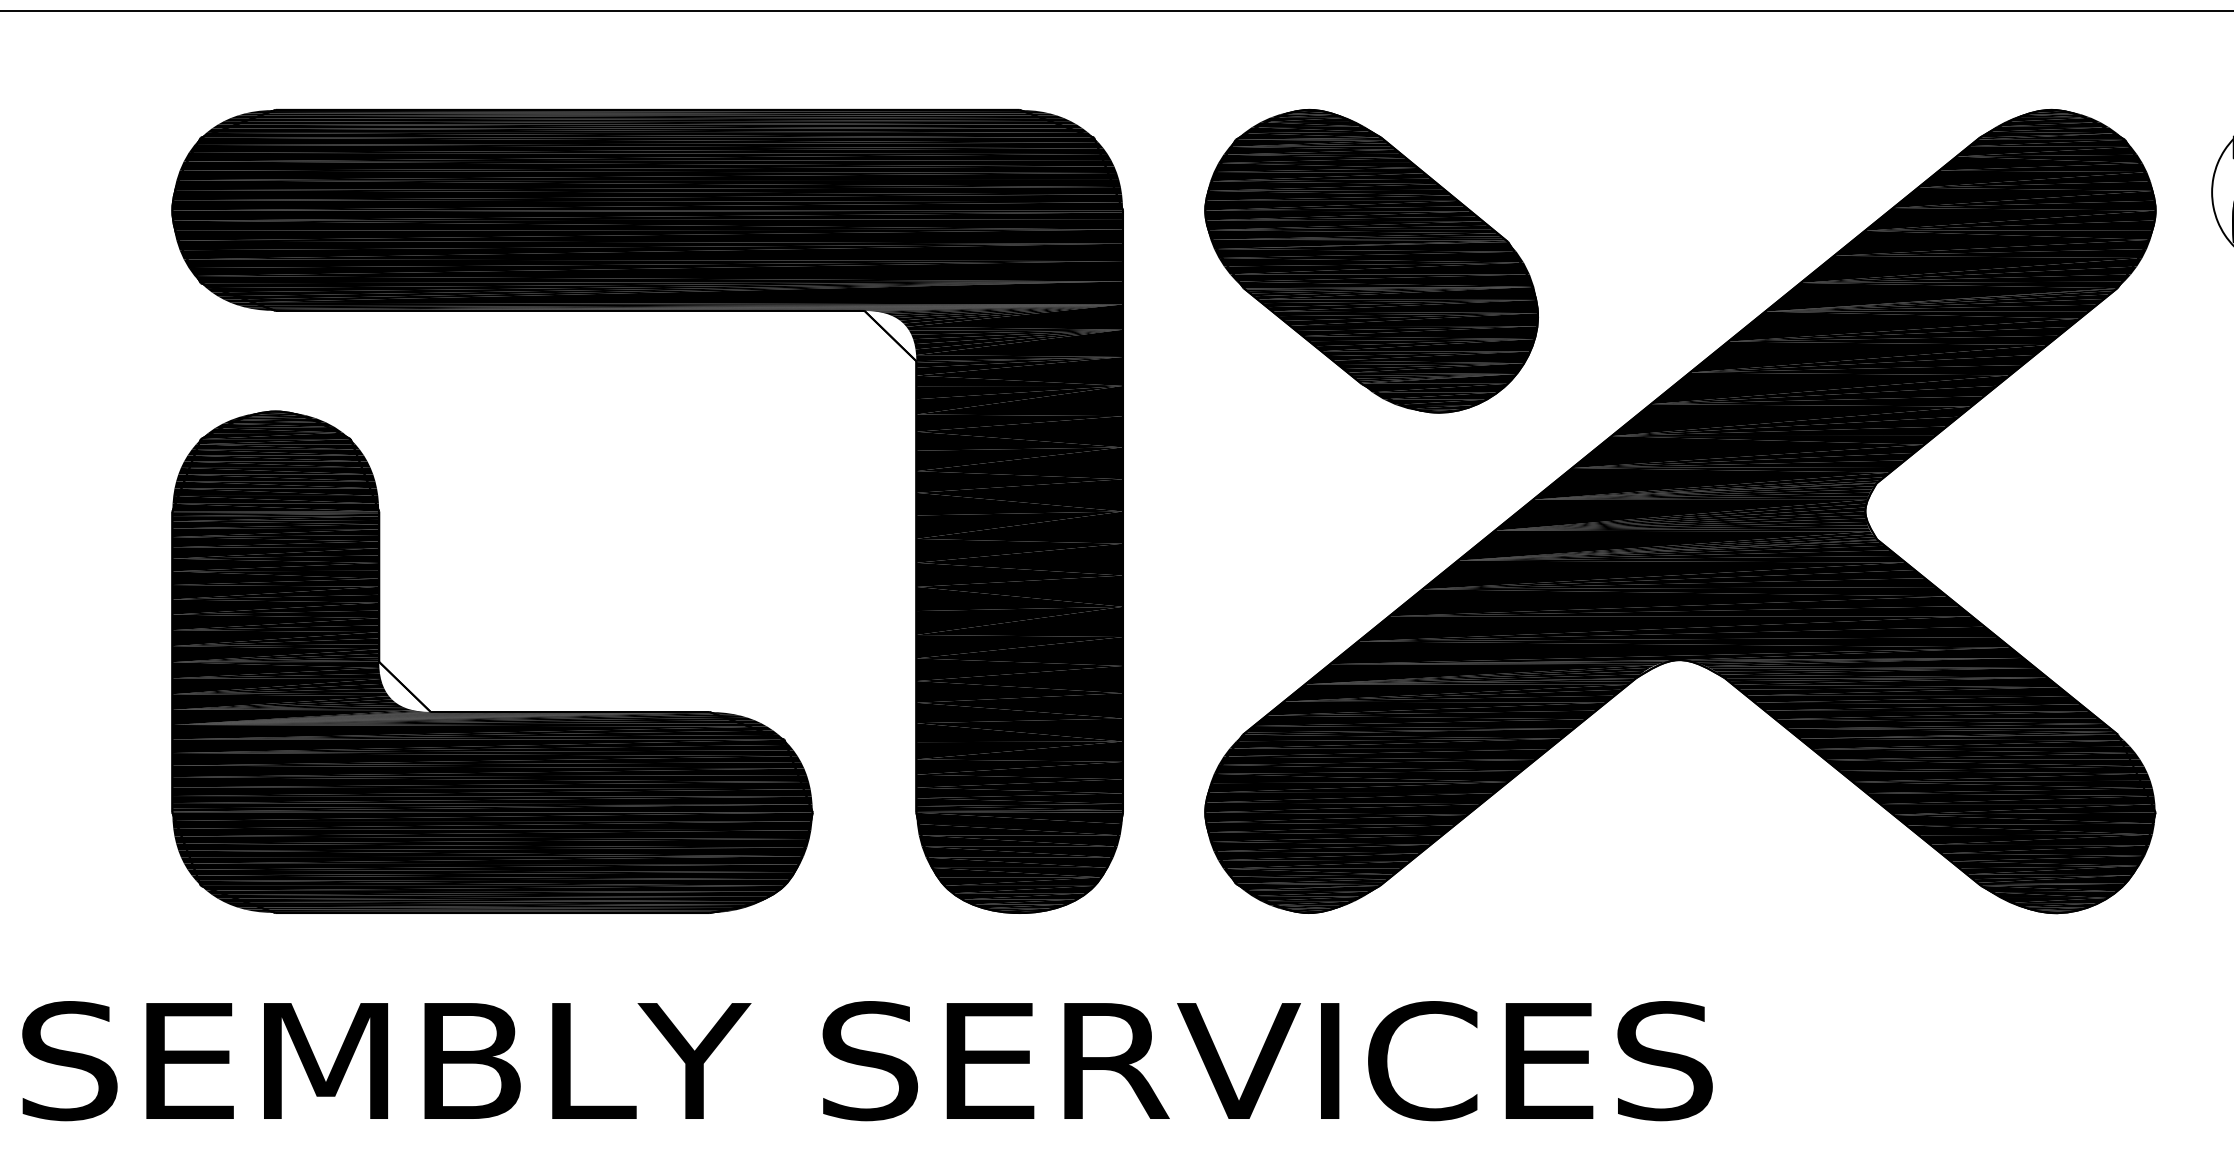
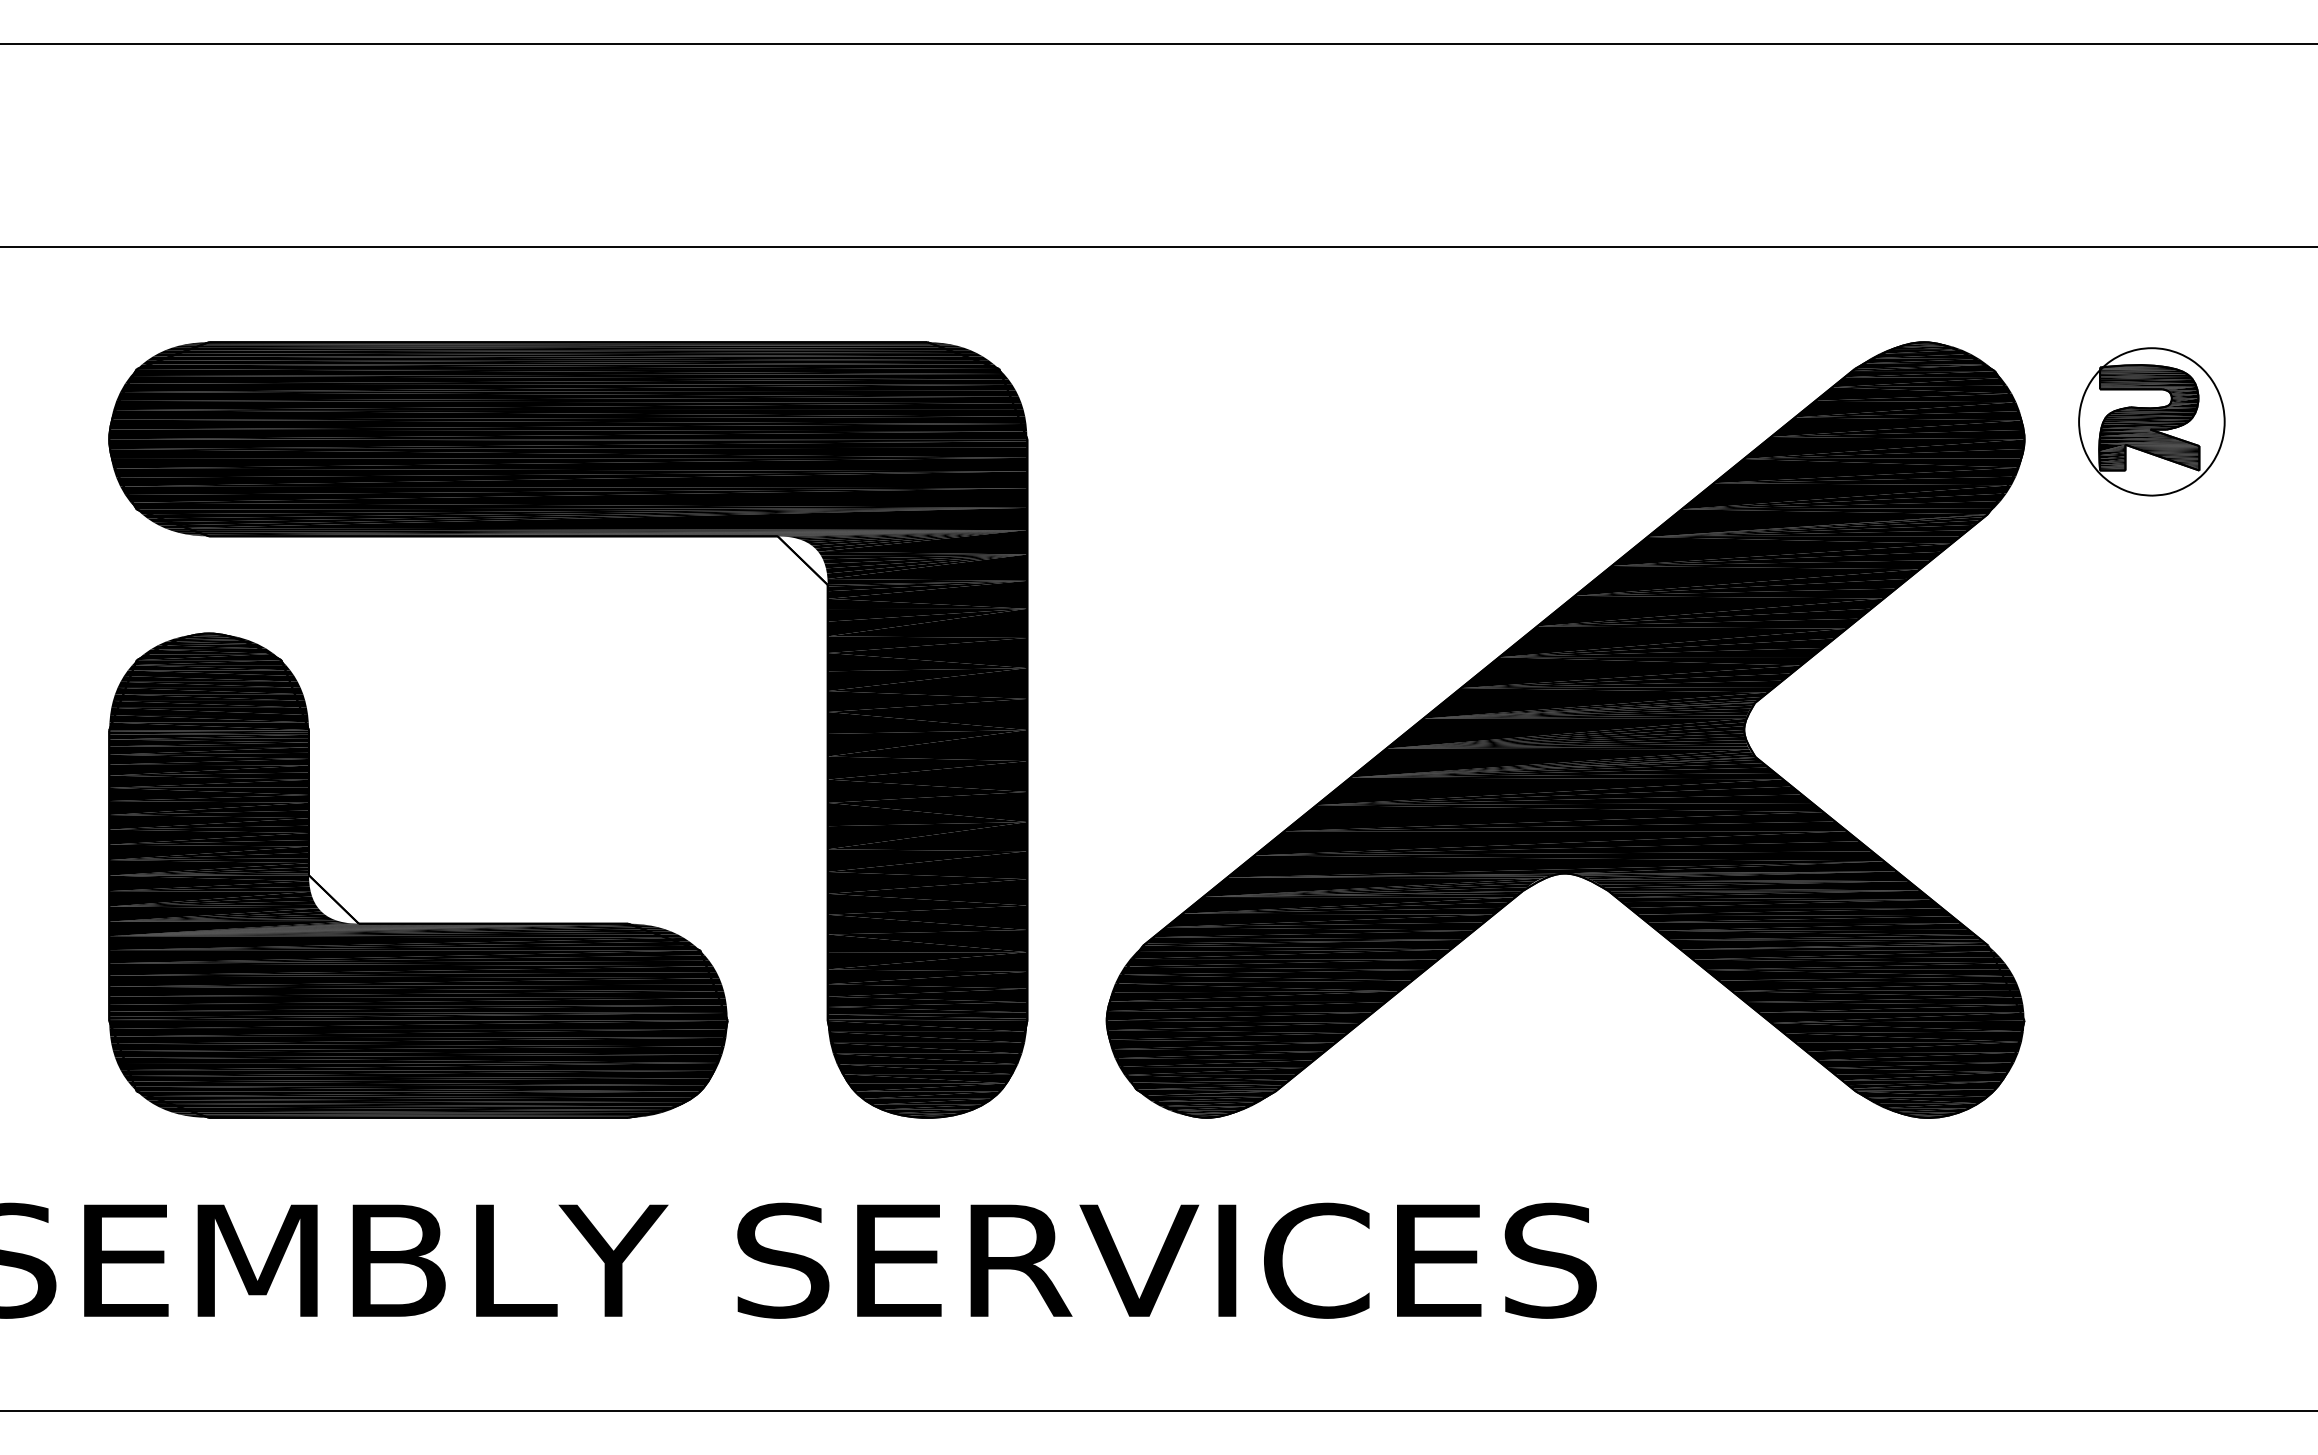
part: (1371, 261) -> (1267, 488), removed

